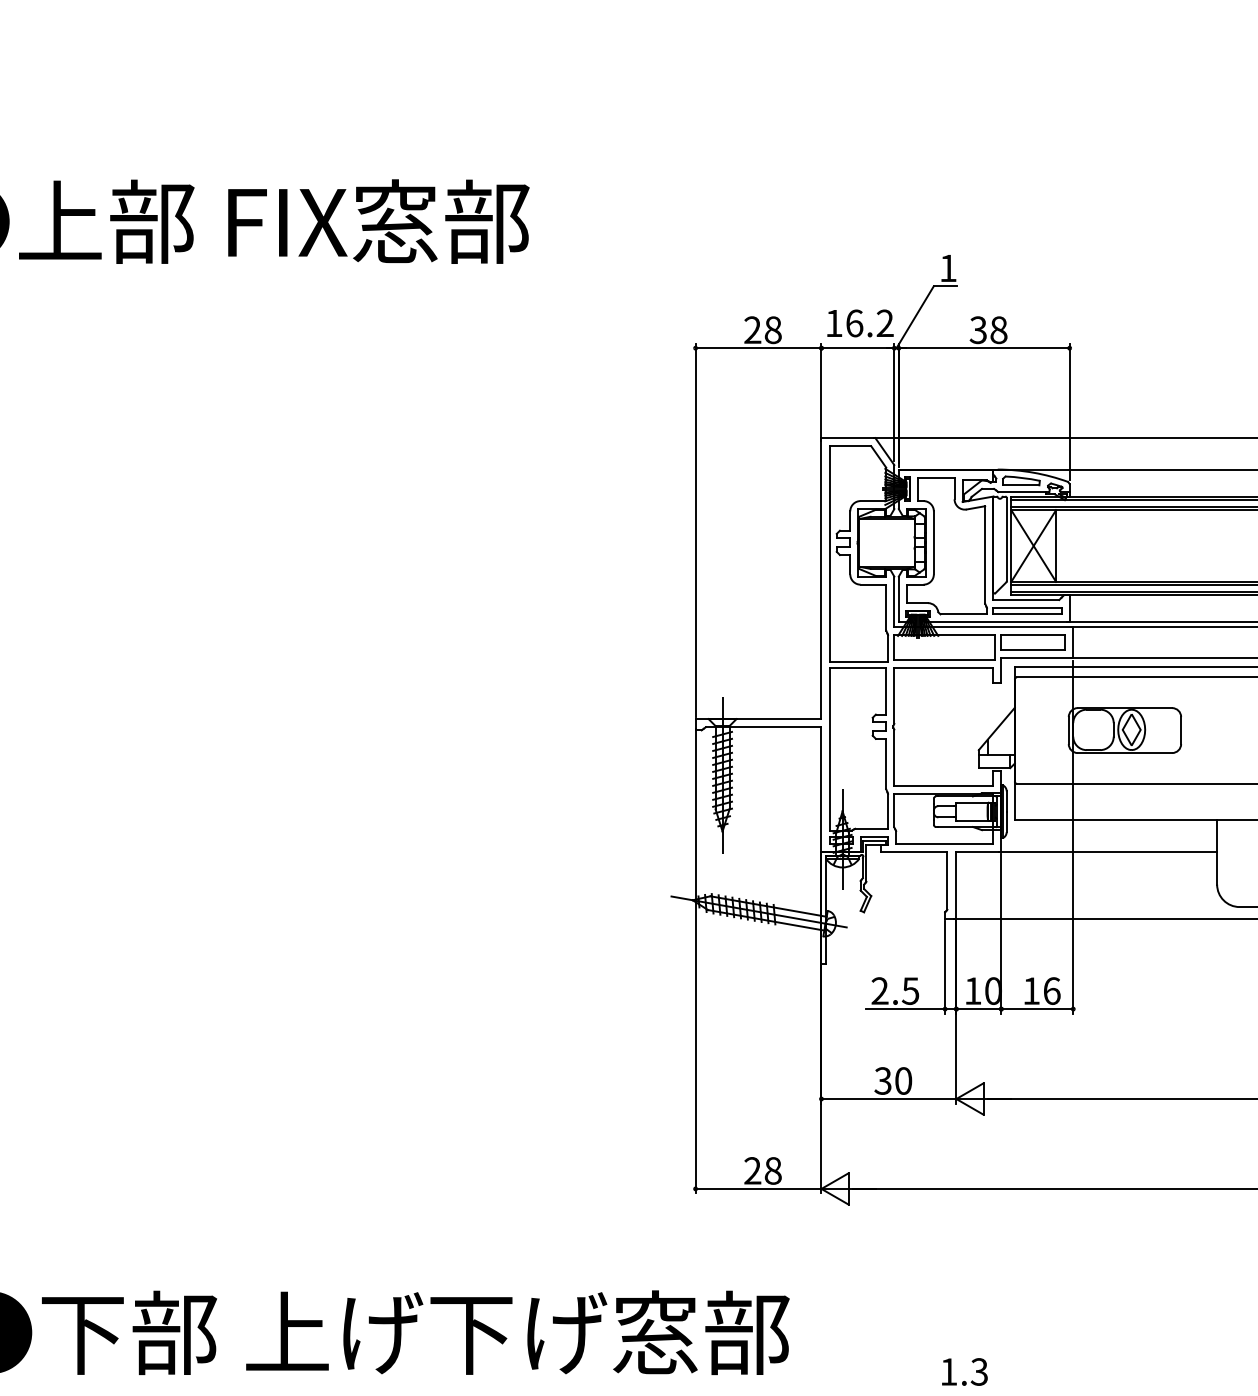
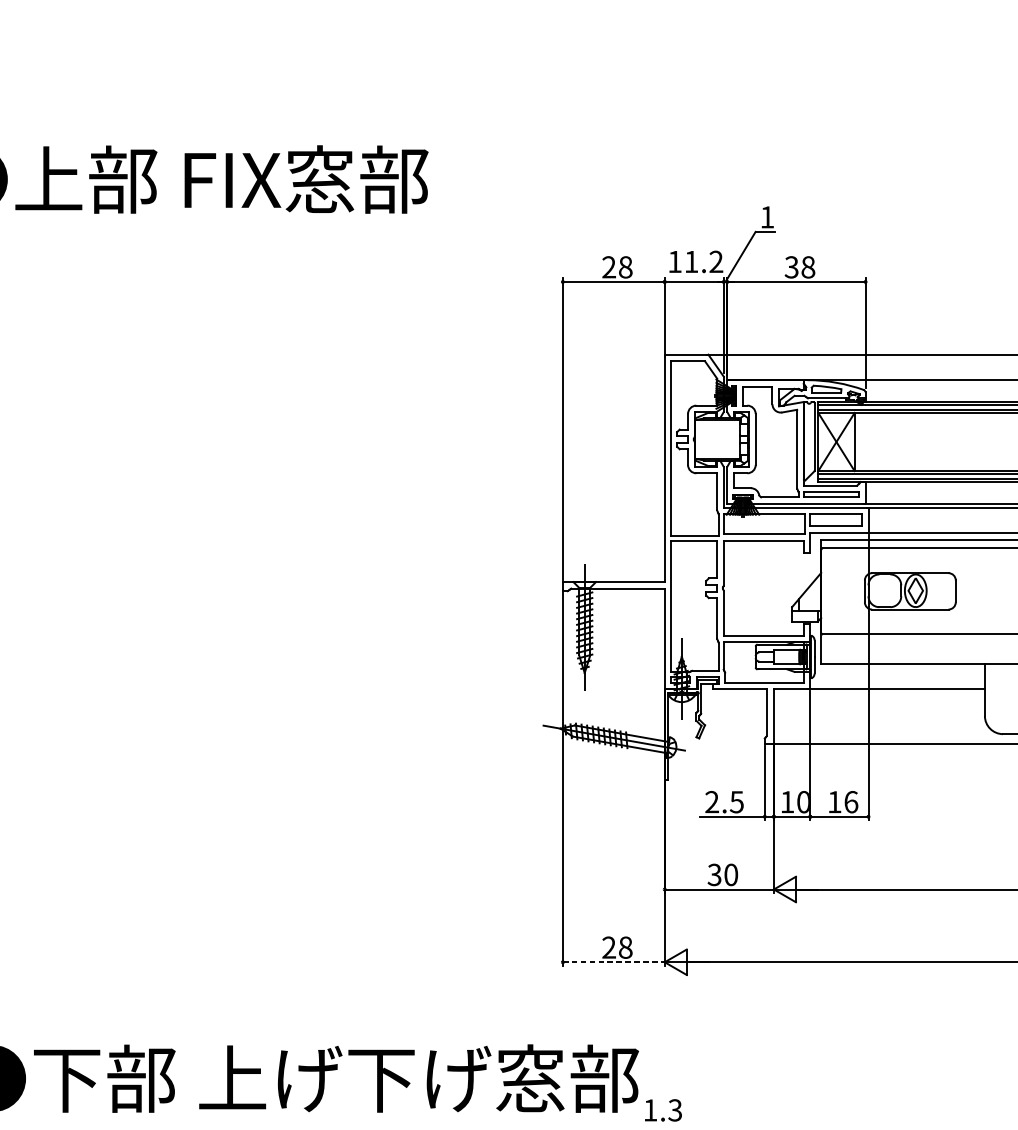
text: (854, 323) -> (691, 261), 16.2 -> 11.2
line: (758, 1188) -> (613, 961), solid -> dashed
text: (964, 1371) -> (663, 1109), moved

